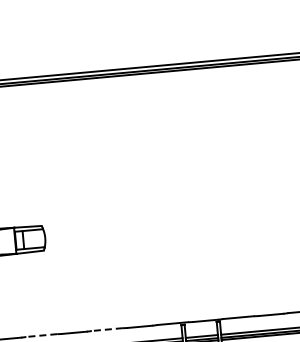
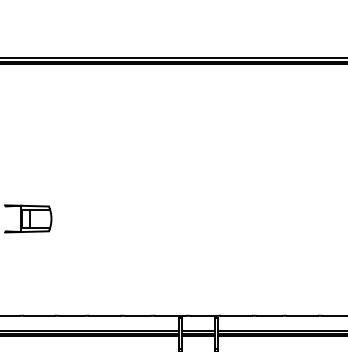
line: (106, 329) -> (104, 315), dashed -> solid
line: (42, 335) -> (39, 315), dashed -> solid

